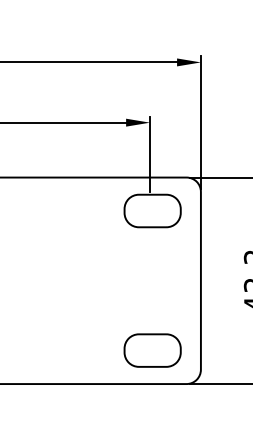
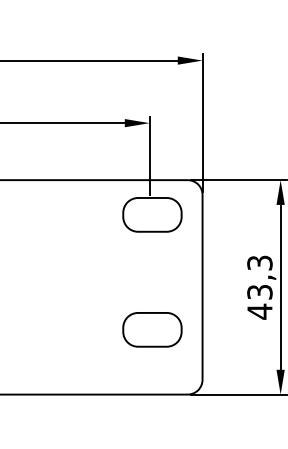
part: (152, 350) -> (152, 329), moved

